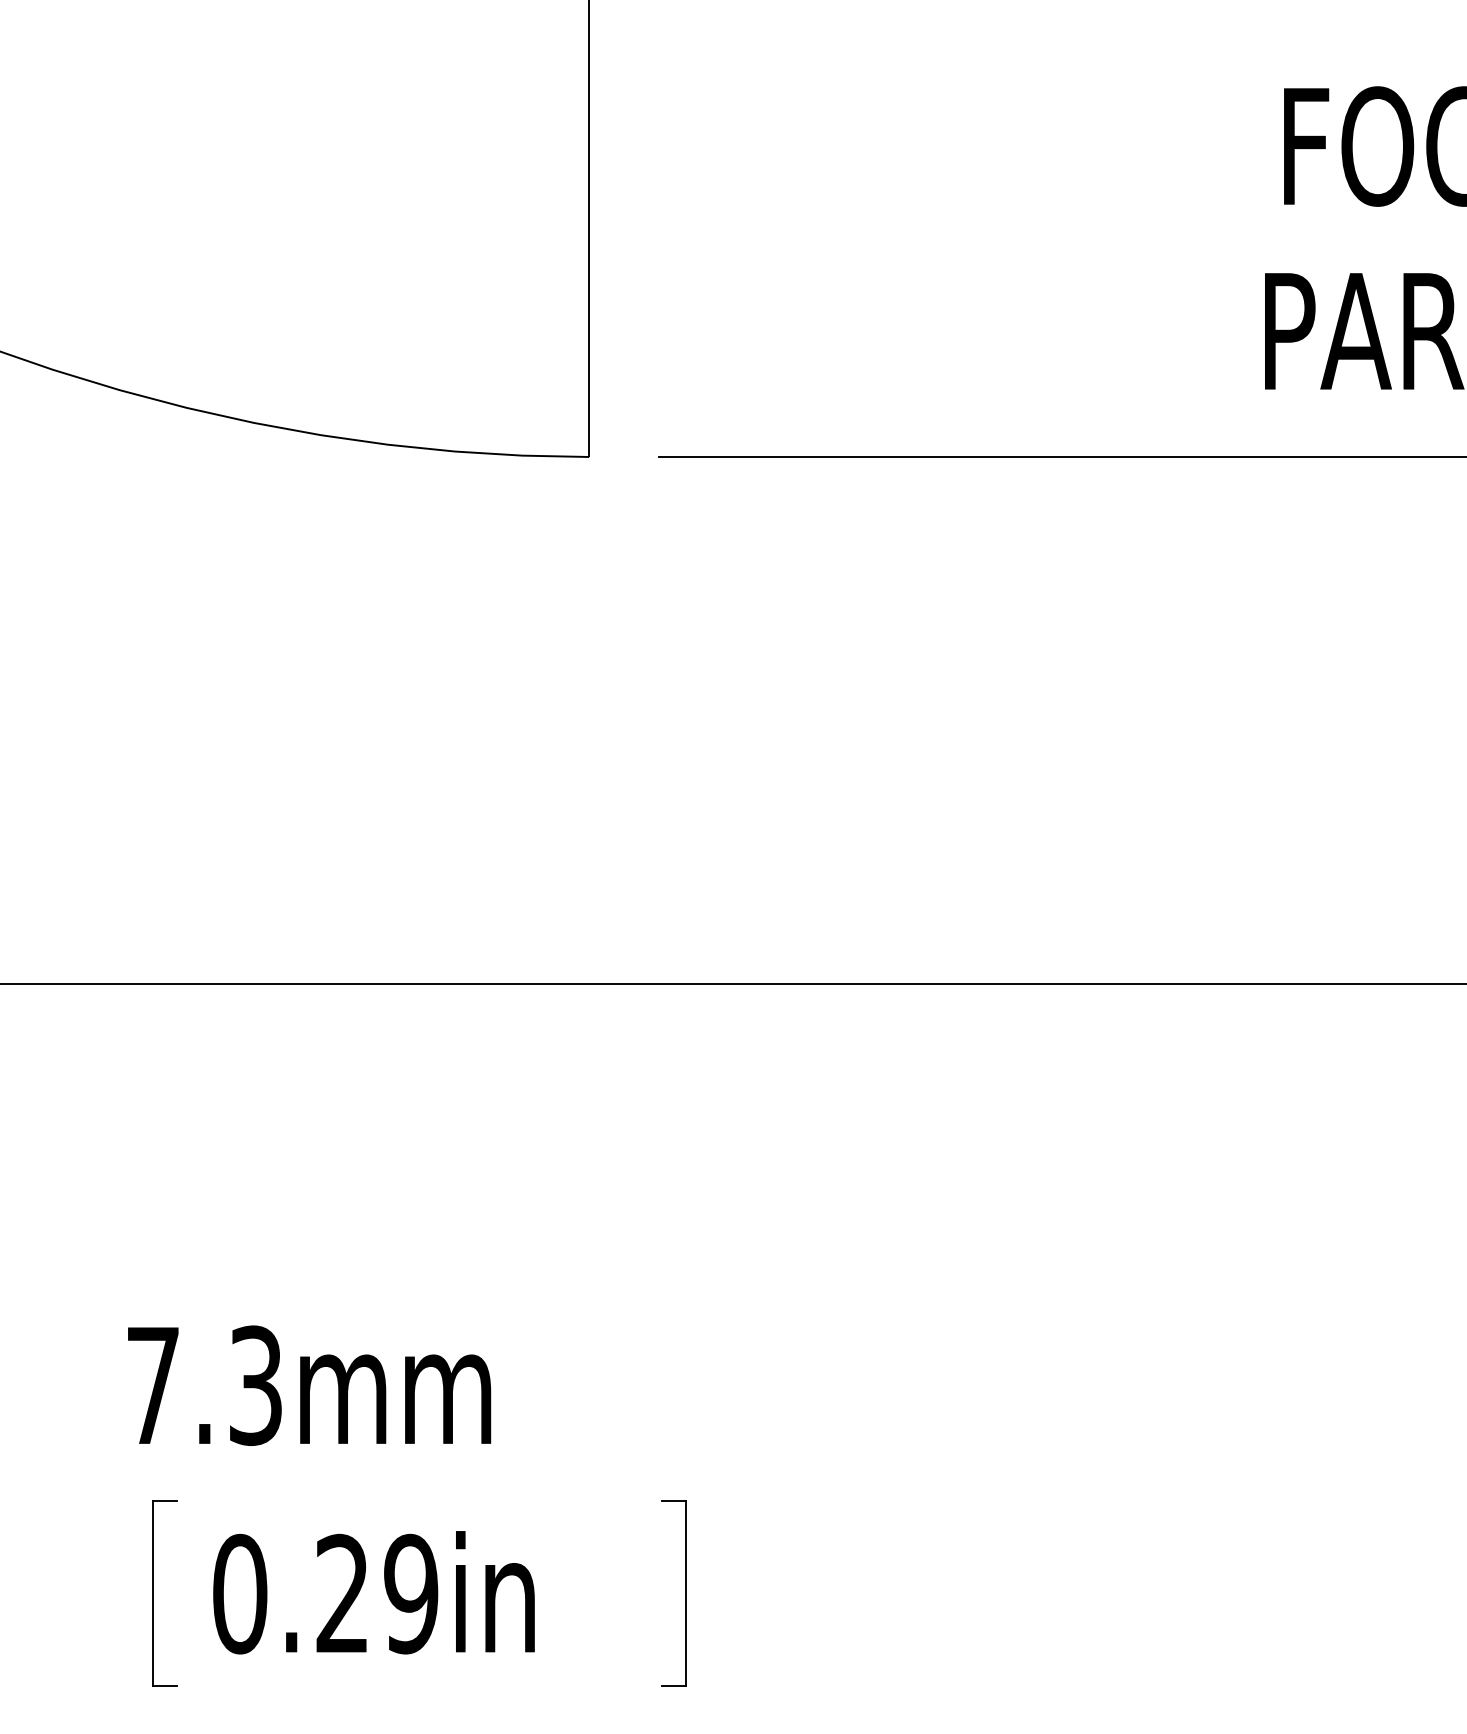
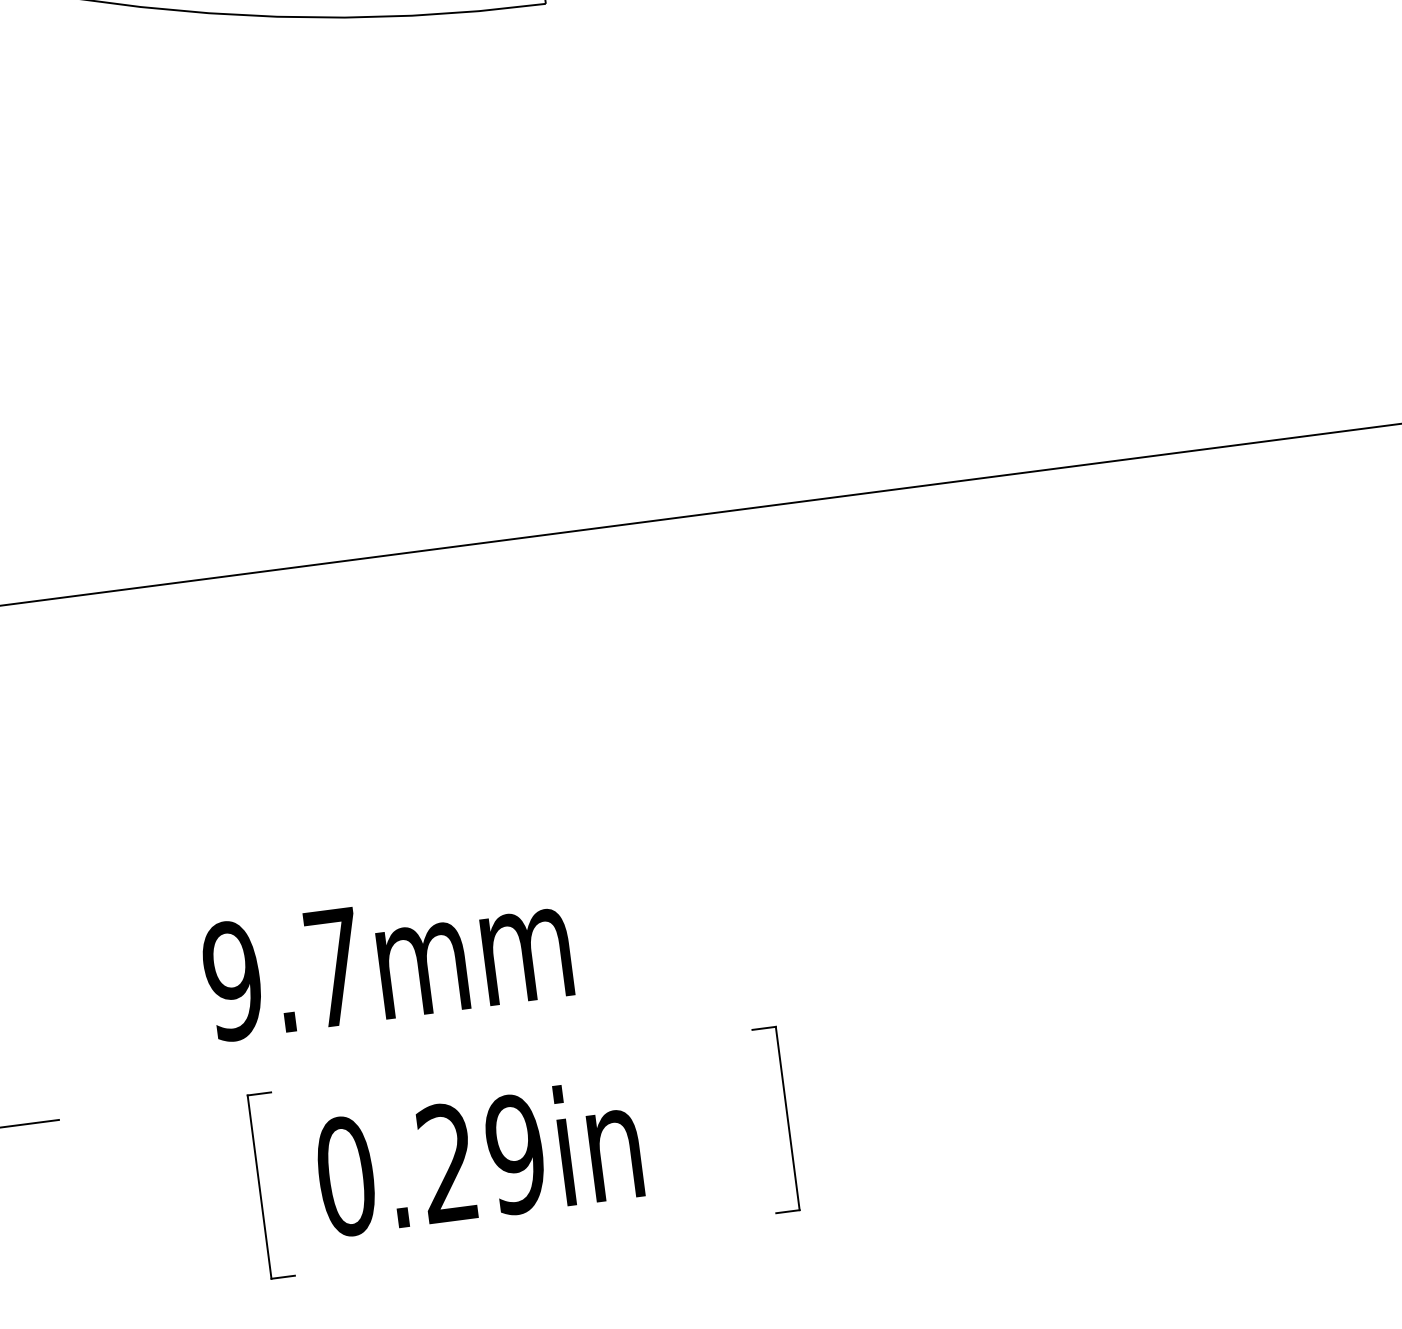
text: (203, 1385) -> (282, 974), 7.3mm -> 9.7mm

